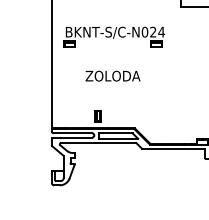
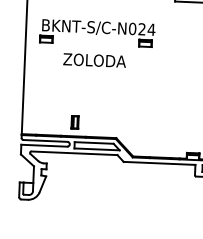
text: (112, 75) -> (94, 59), moved

